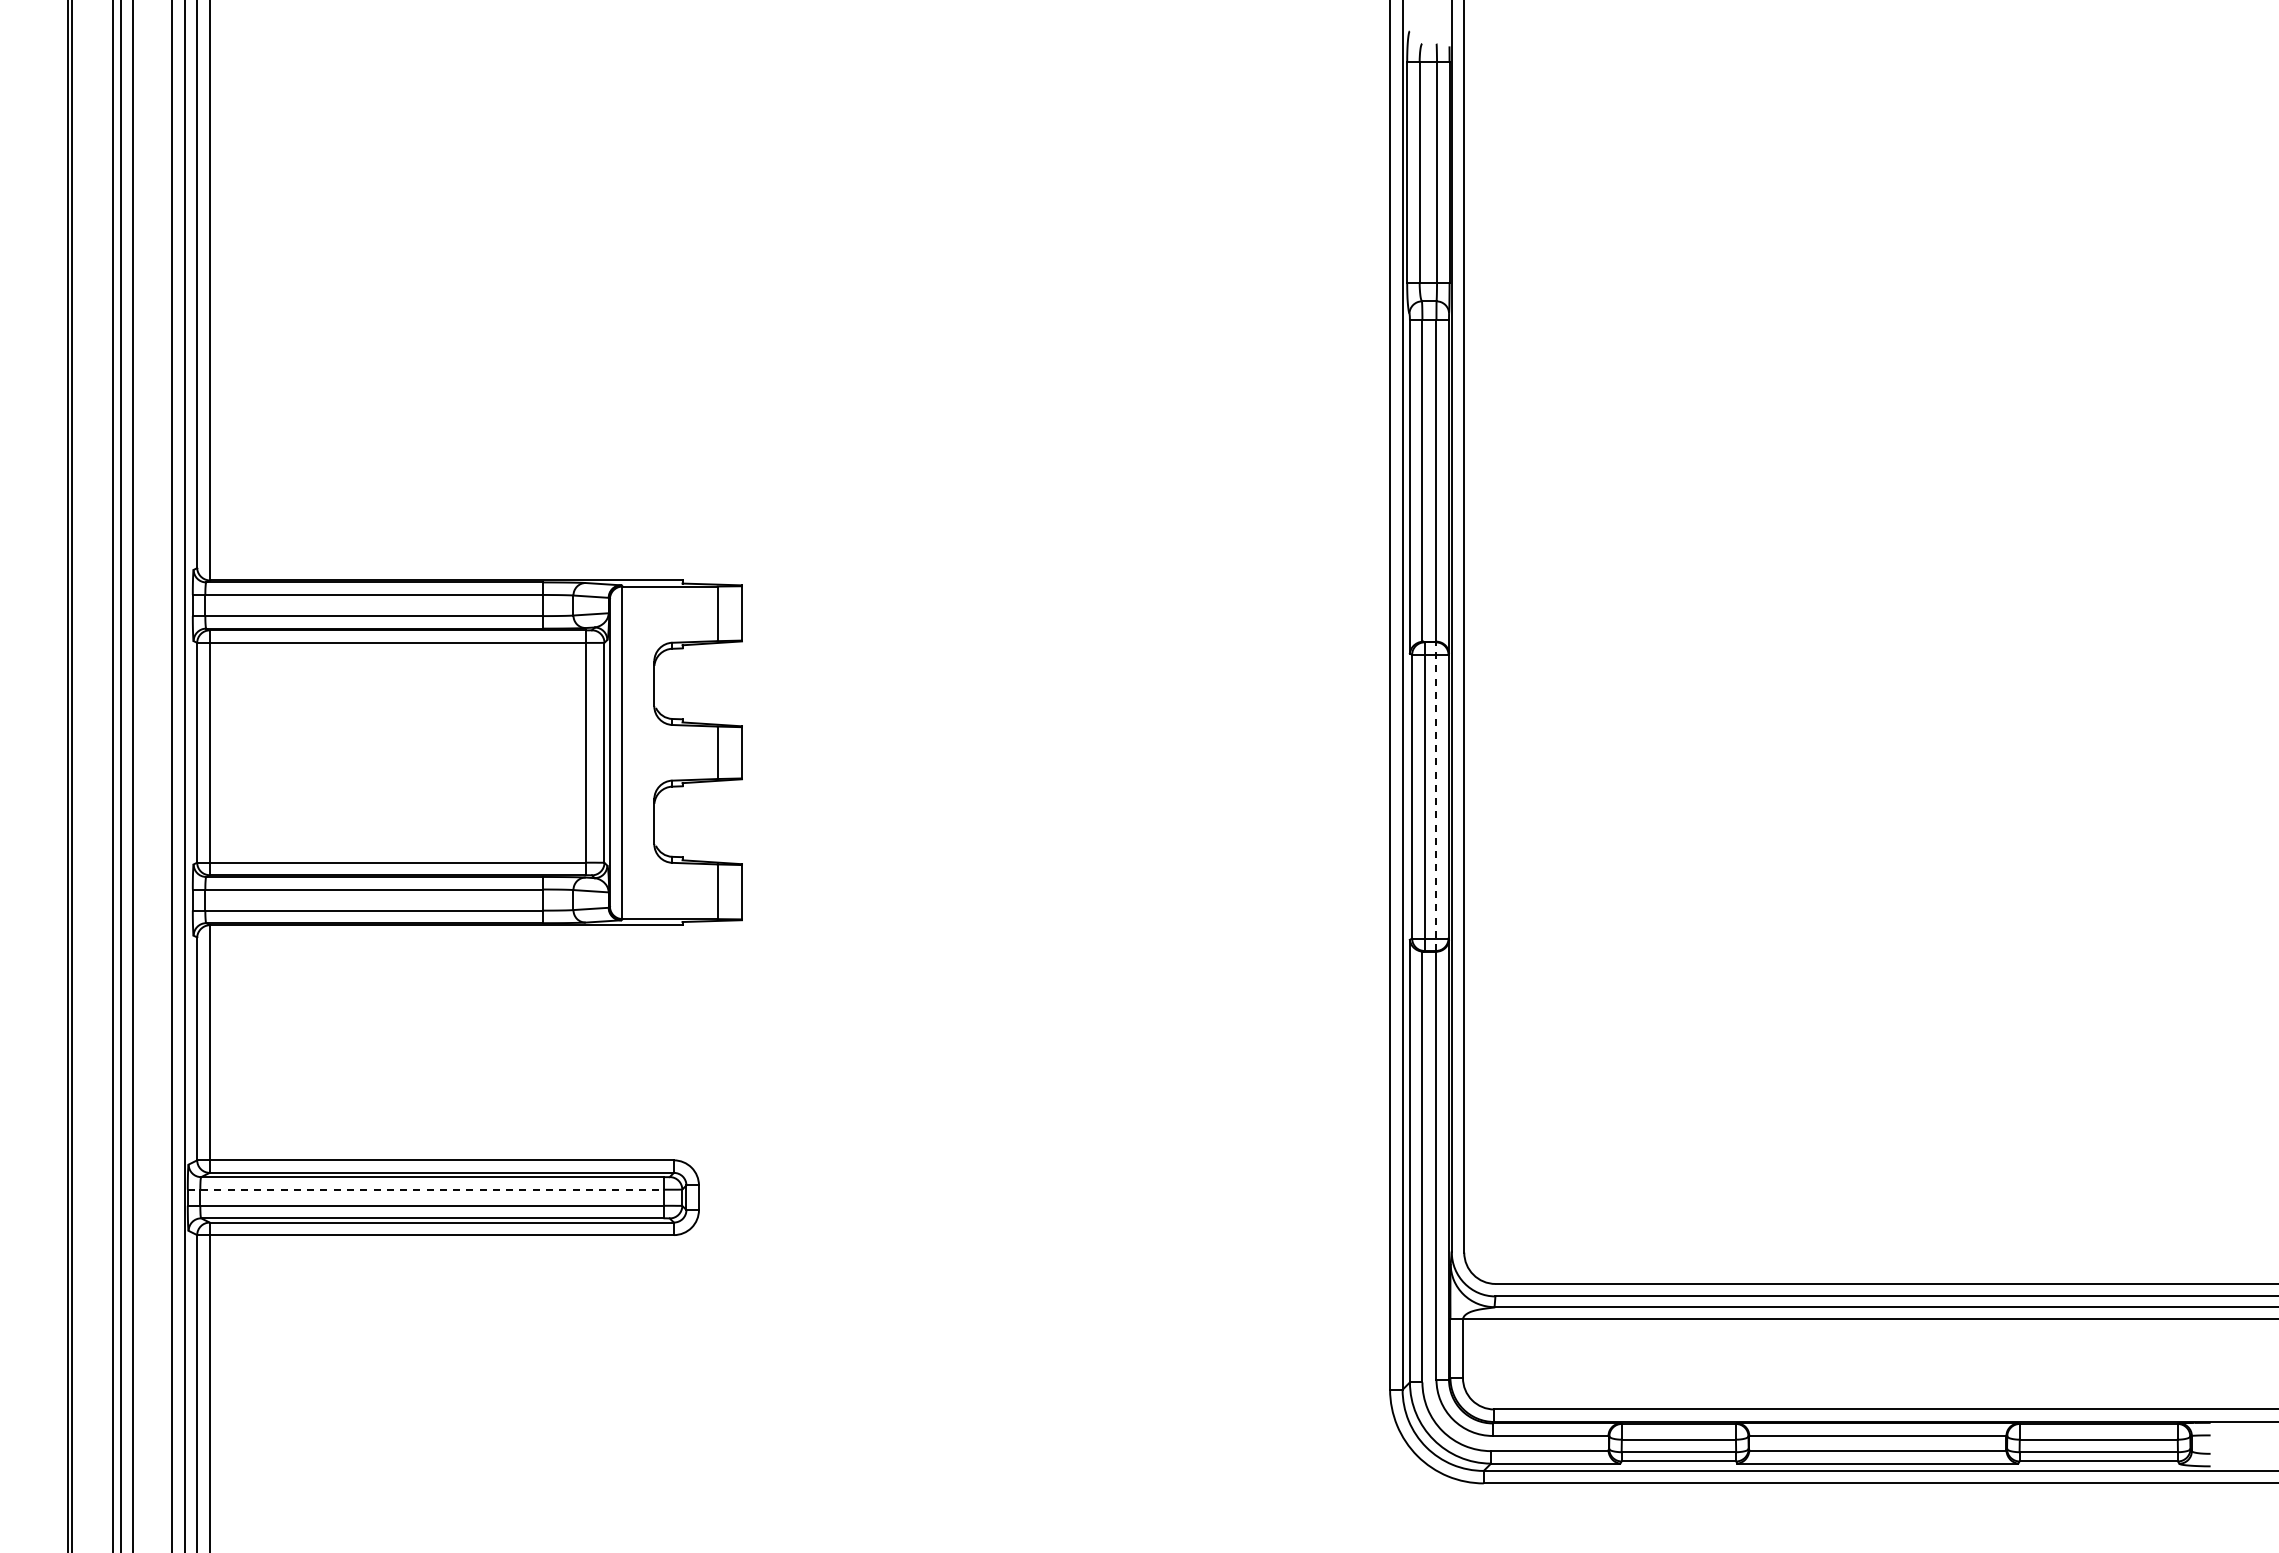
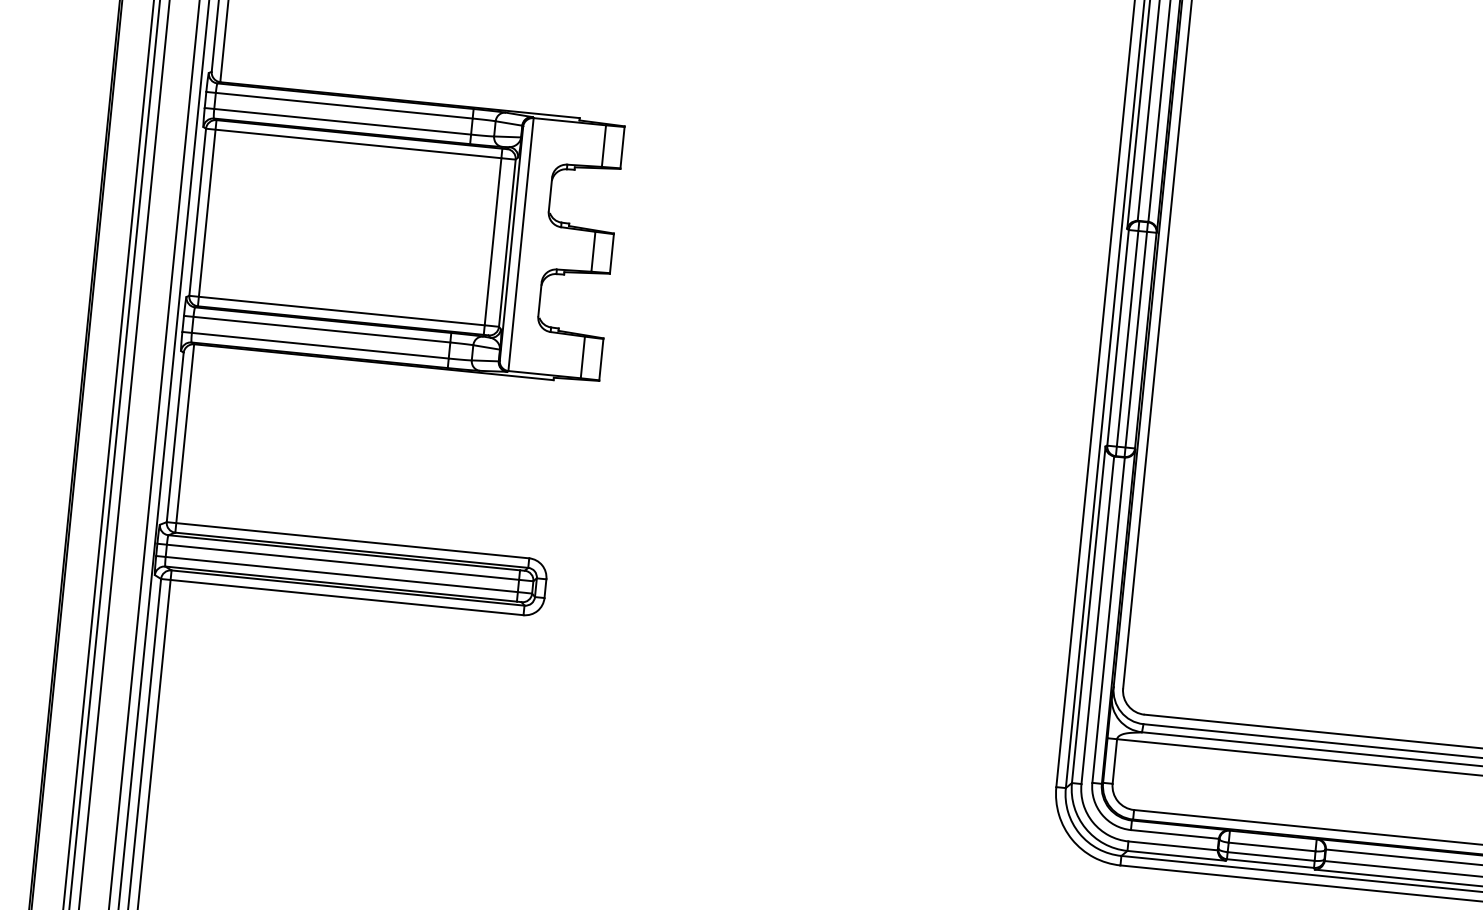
line: (1436, 796) -> (1136, 339), dashed -> solid
line: (425, 1189) -> (338, 561), dashed -> solid

